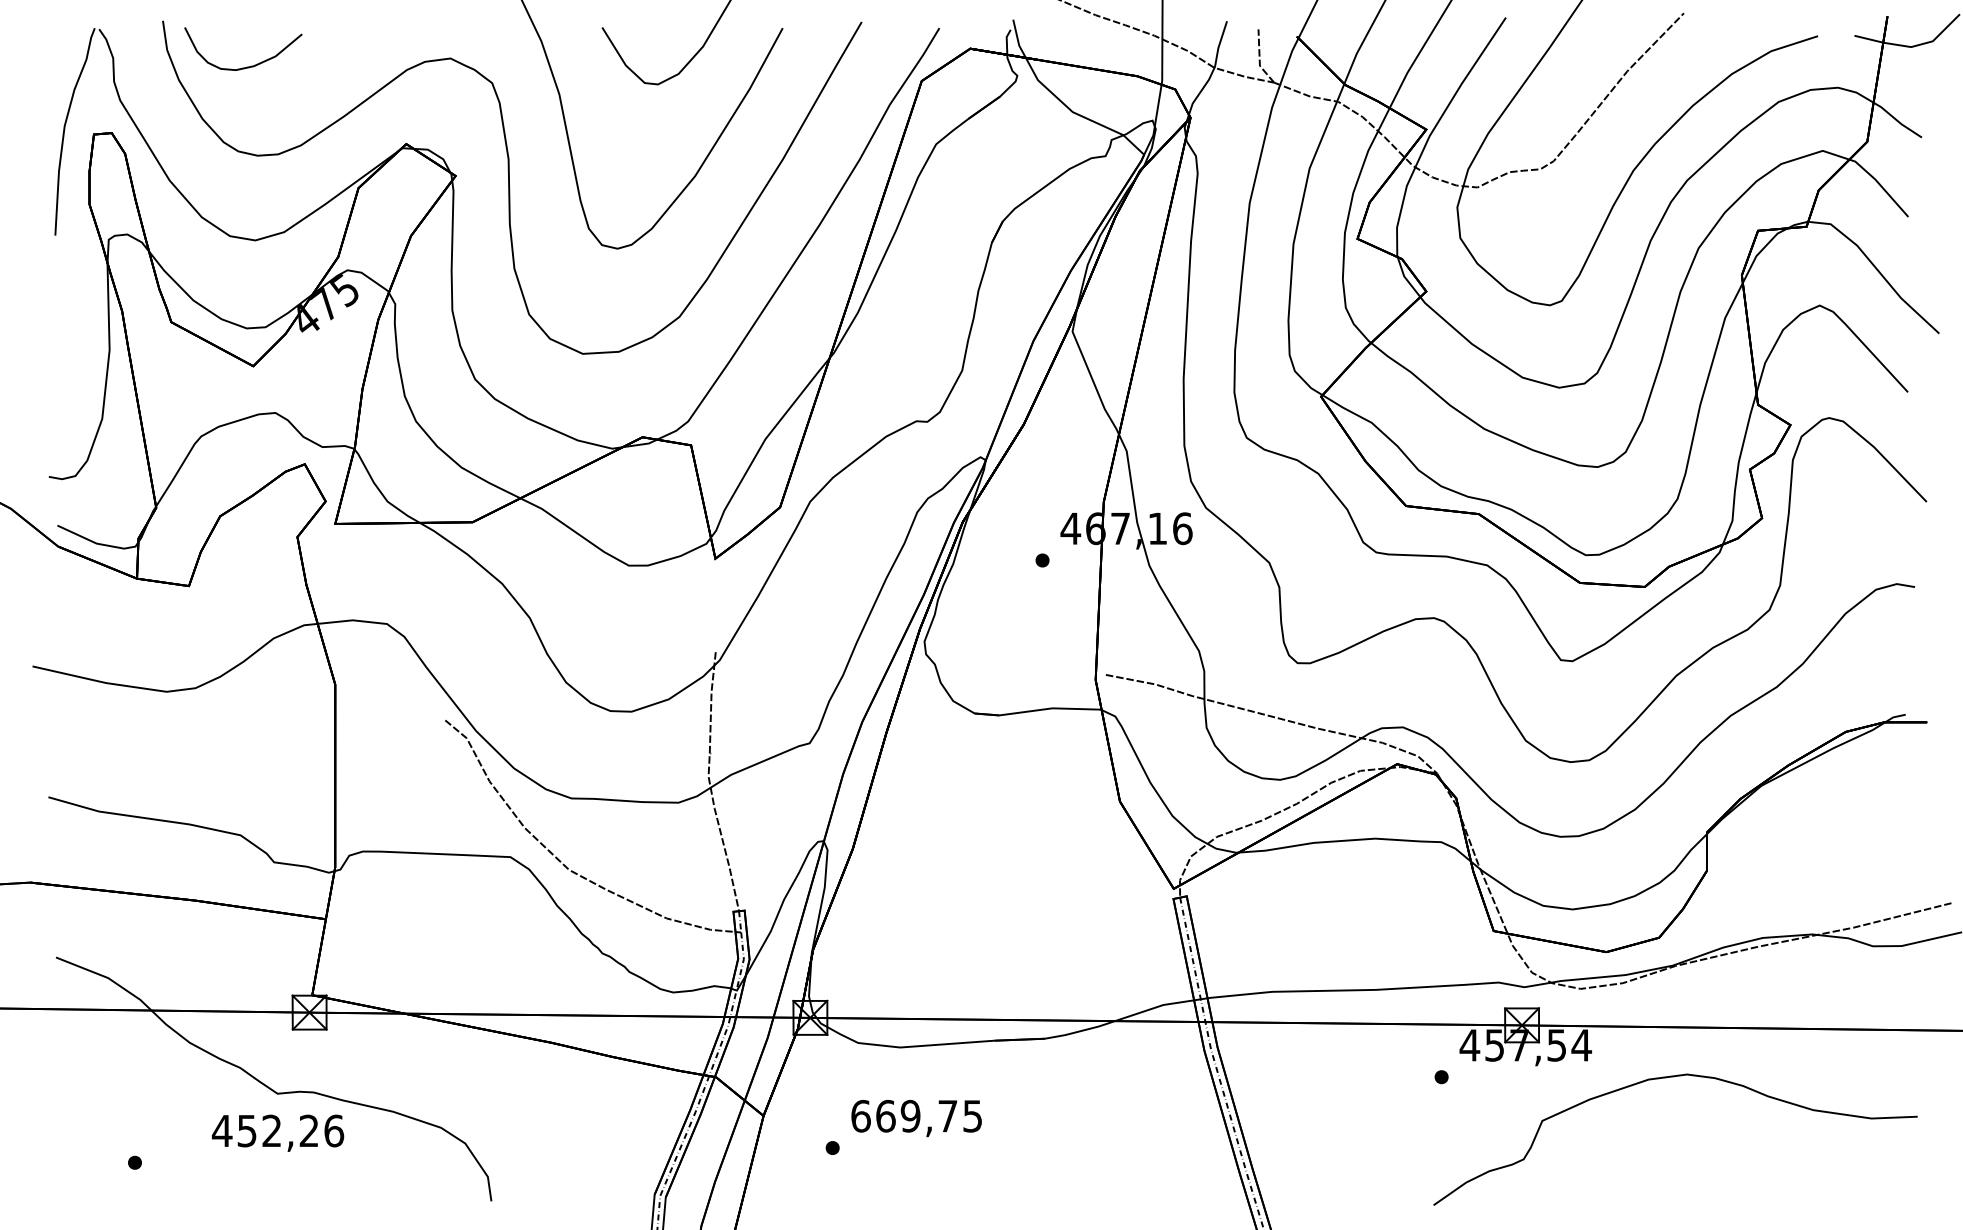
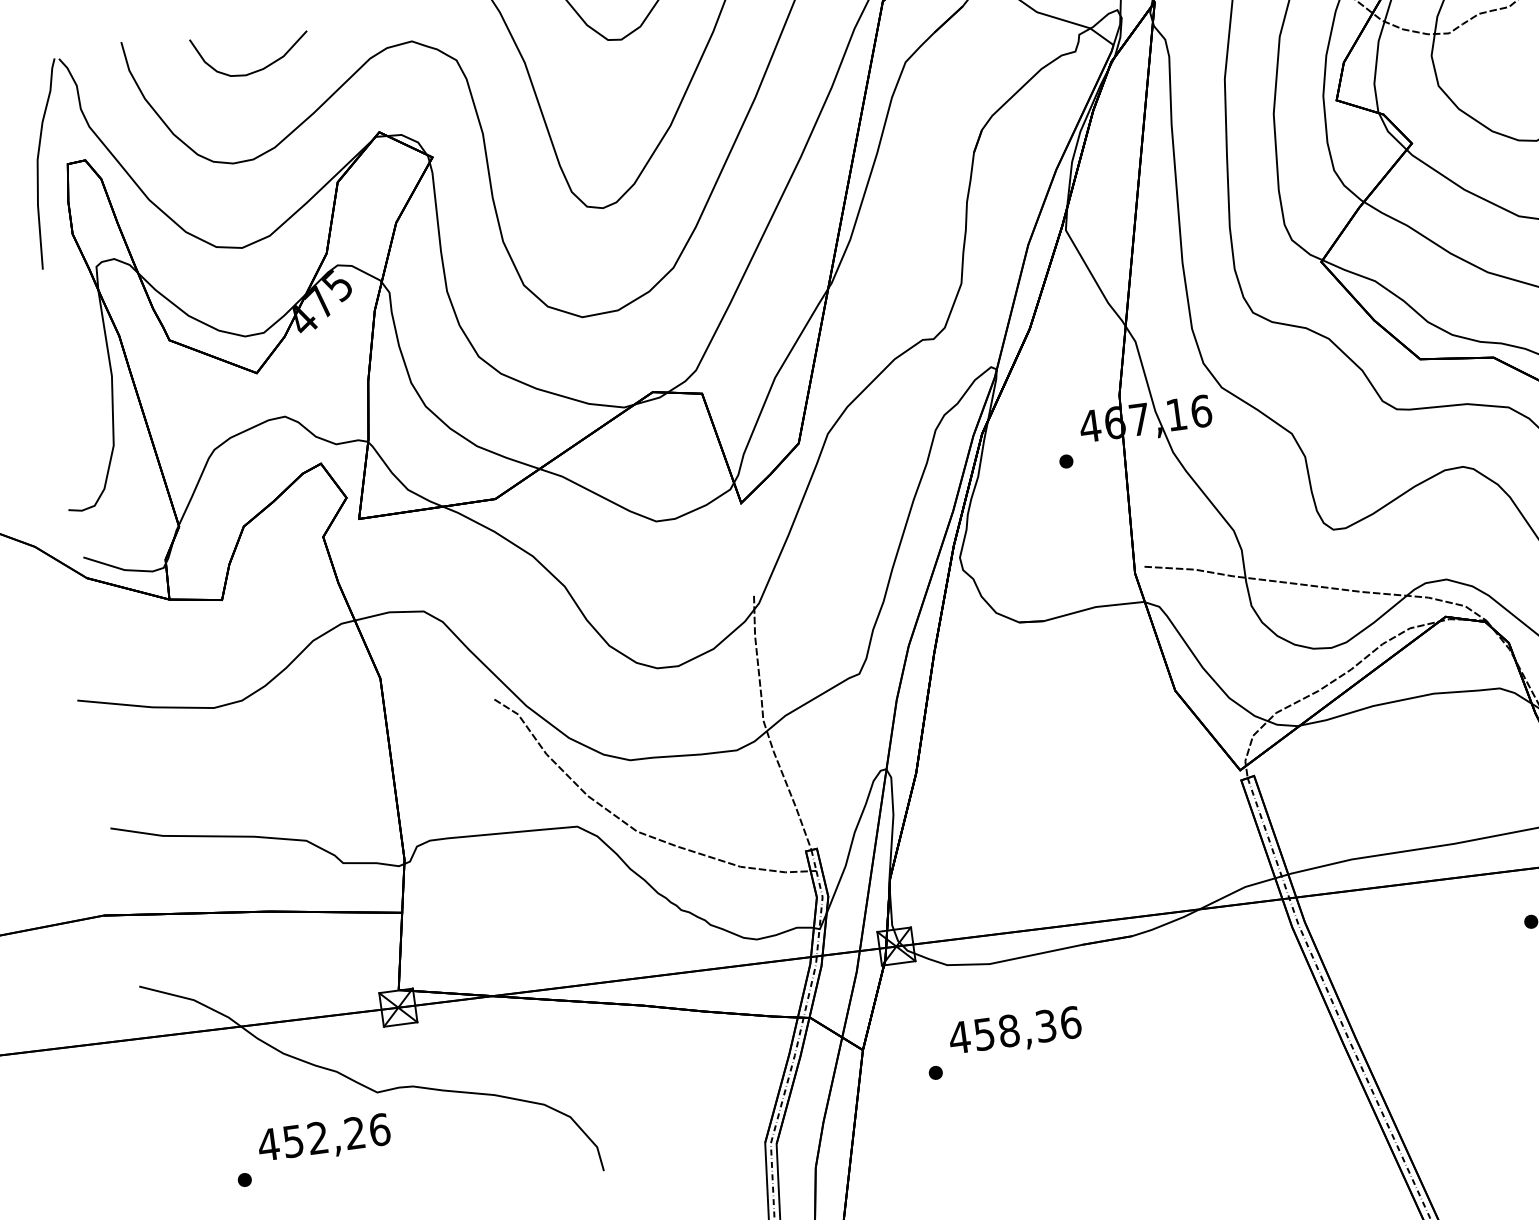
curve: (246, 66) -> (255, 70), moved
text: (916, 1115) -> (1014, 1029), 669,75 -> 458,36
text: (278, 1132) -> (324, 1138), moved

